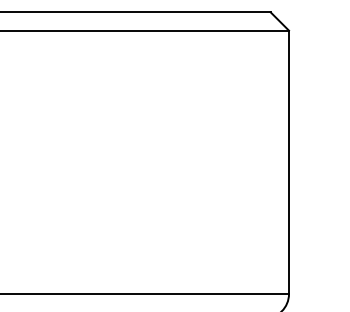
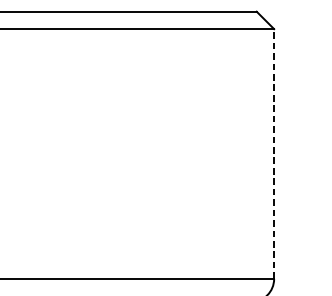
line: (289, 162) -> (274, 154), solid -> dashed

